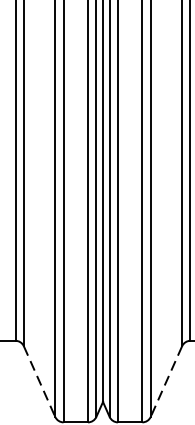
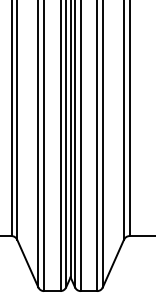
line: (39, 382) -> (27, 264), dashed -> solid
line: (166, 382) -> (113, 264), dashed -> solid

